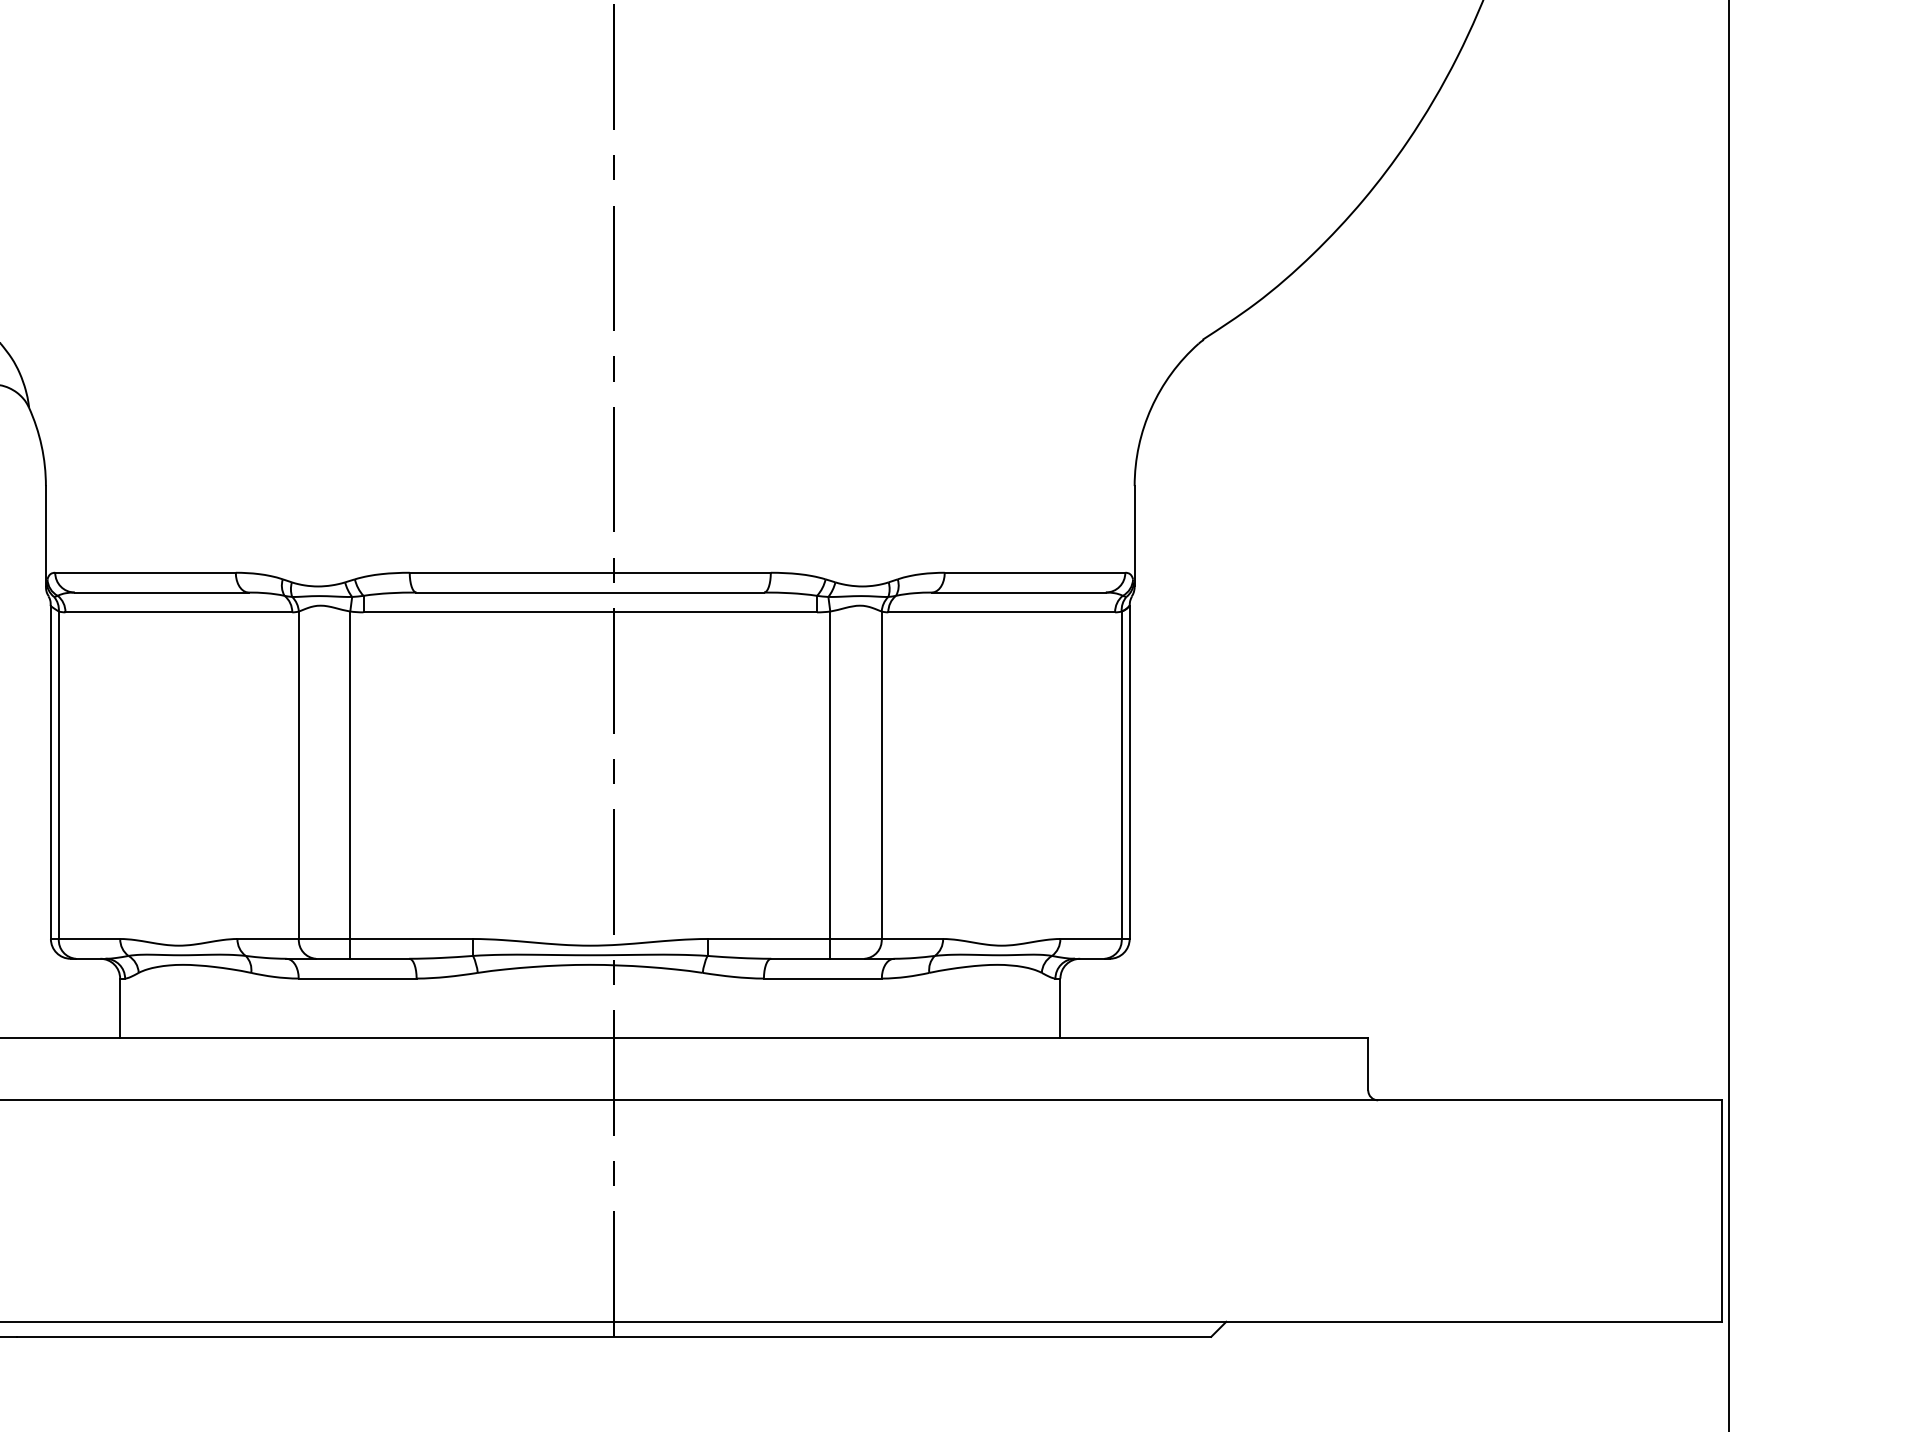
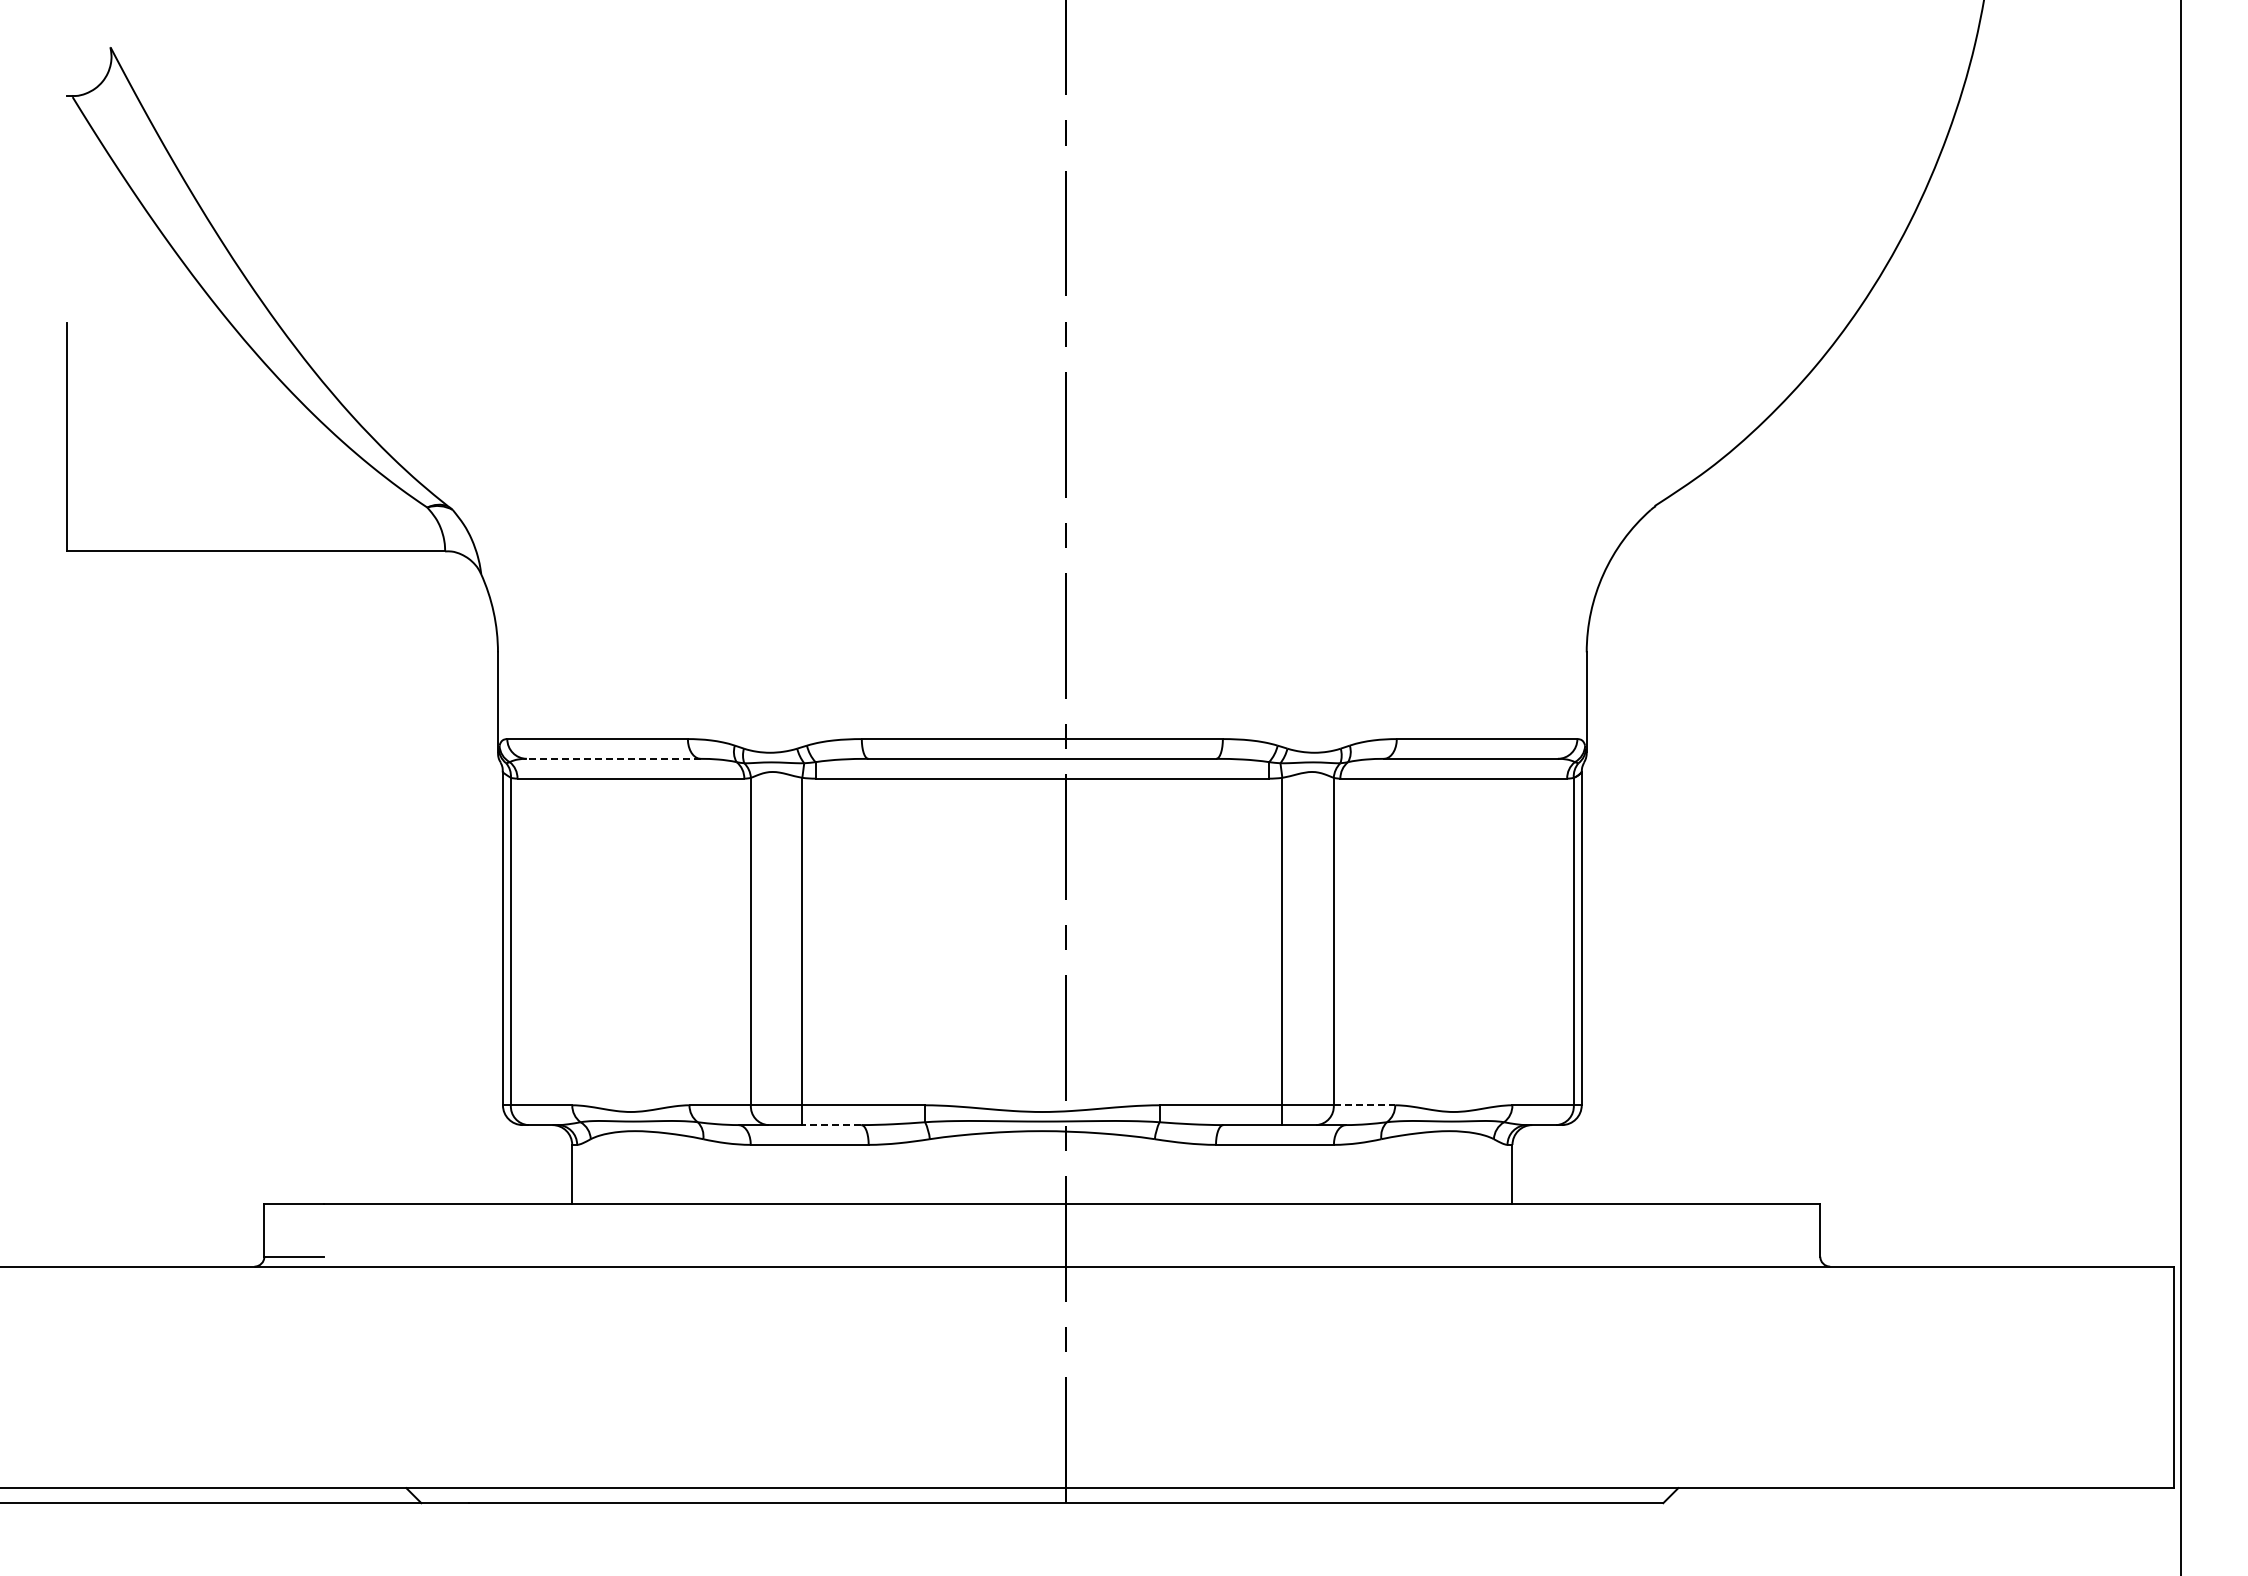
line: (161, 592) -> (613, 758), solid -> dashed
line: (912, 939) -> (1364, 1105), solid -> dashed
line: (379, 959) -> (831, 1125), solid -> dashed

